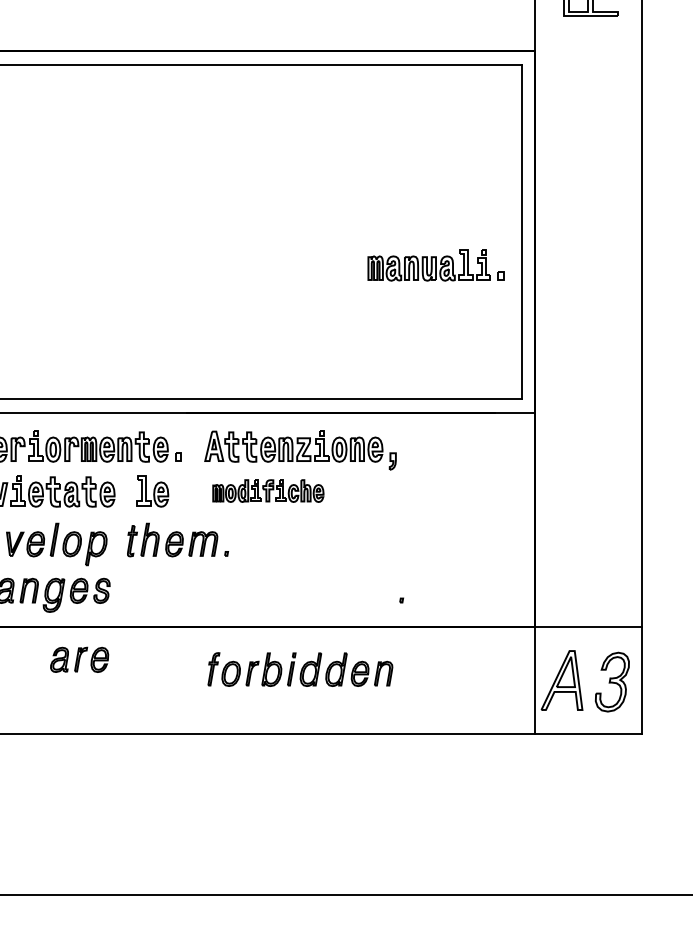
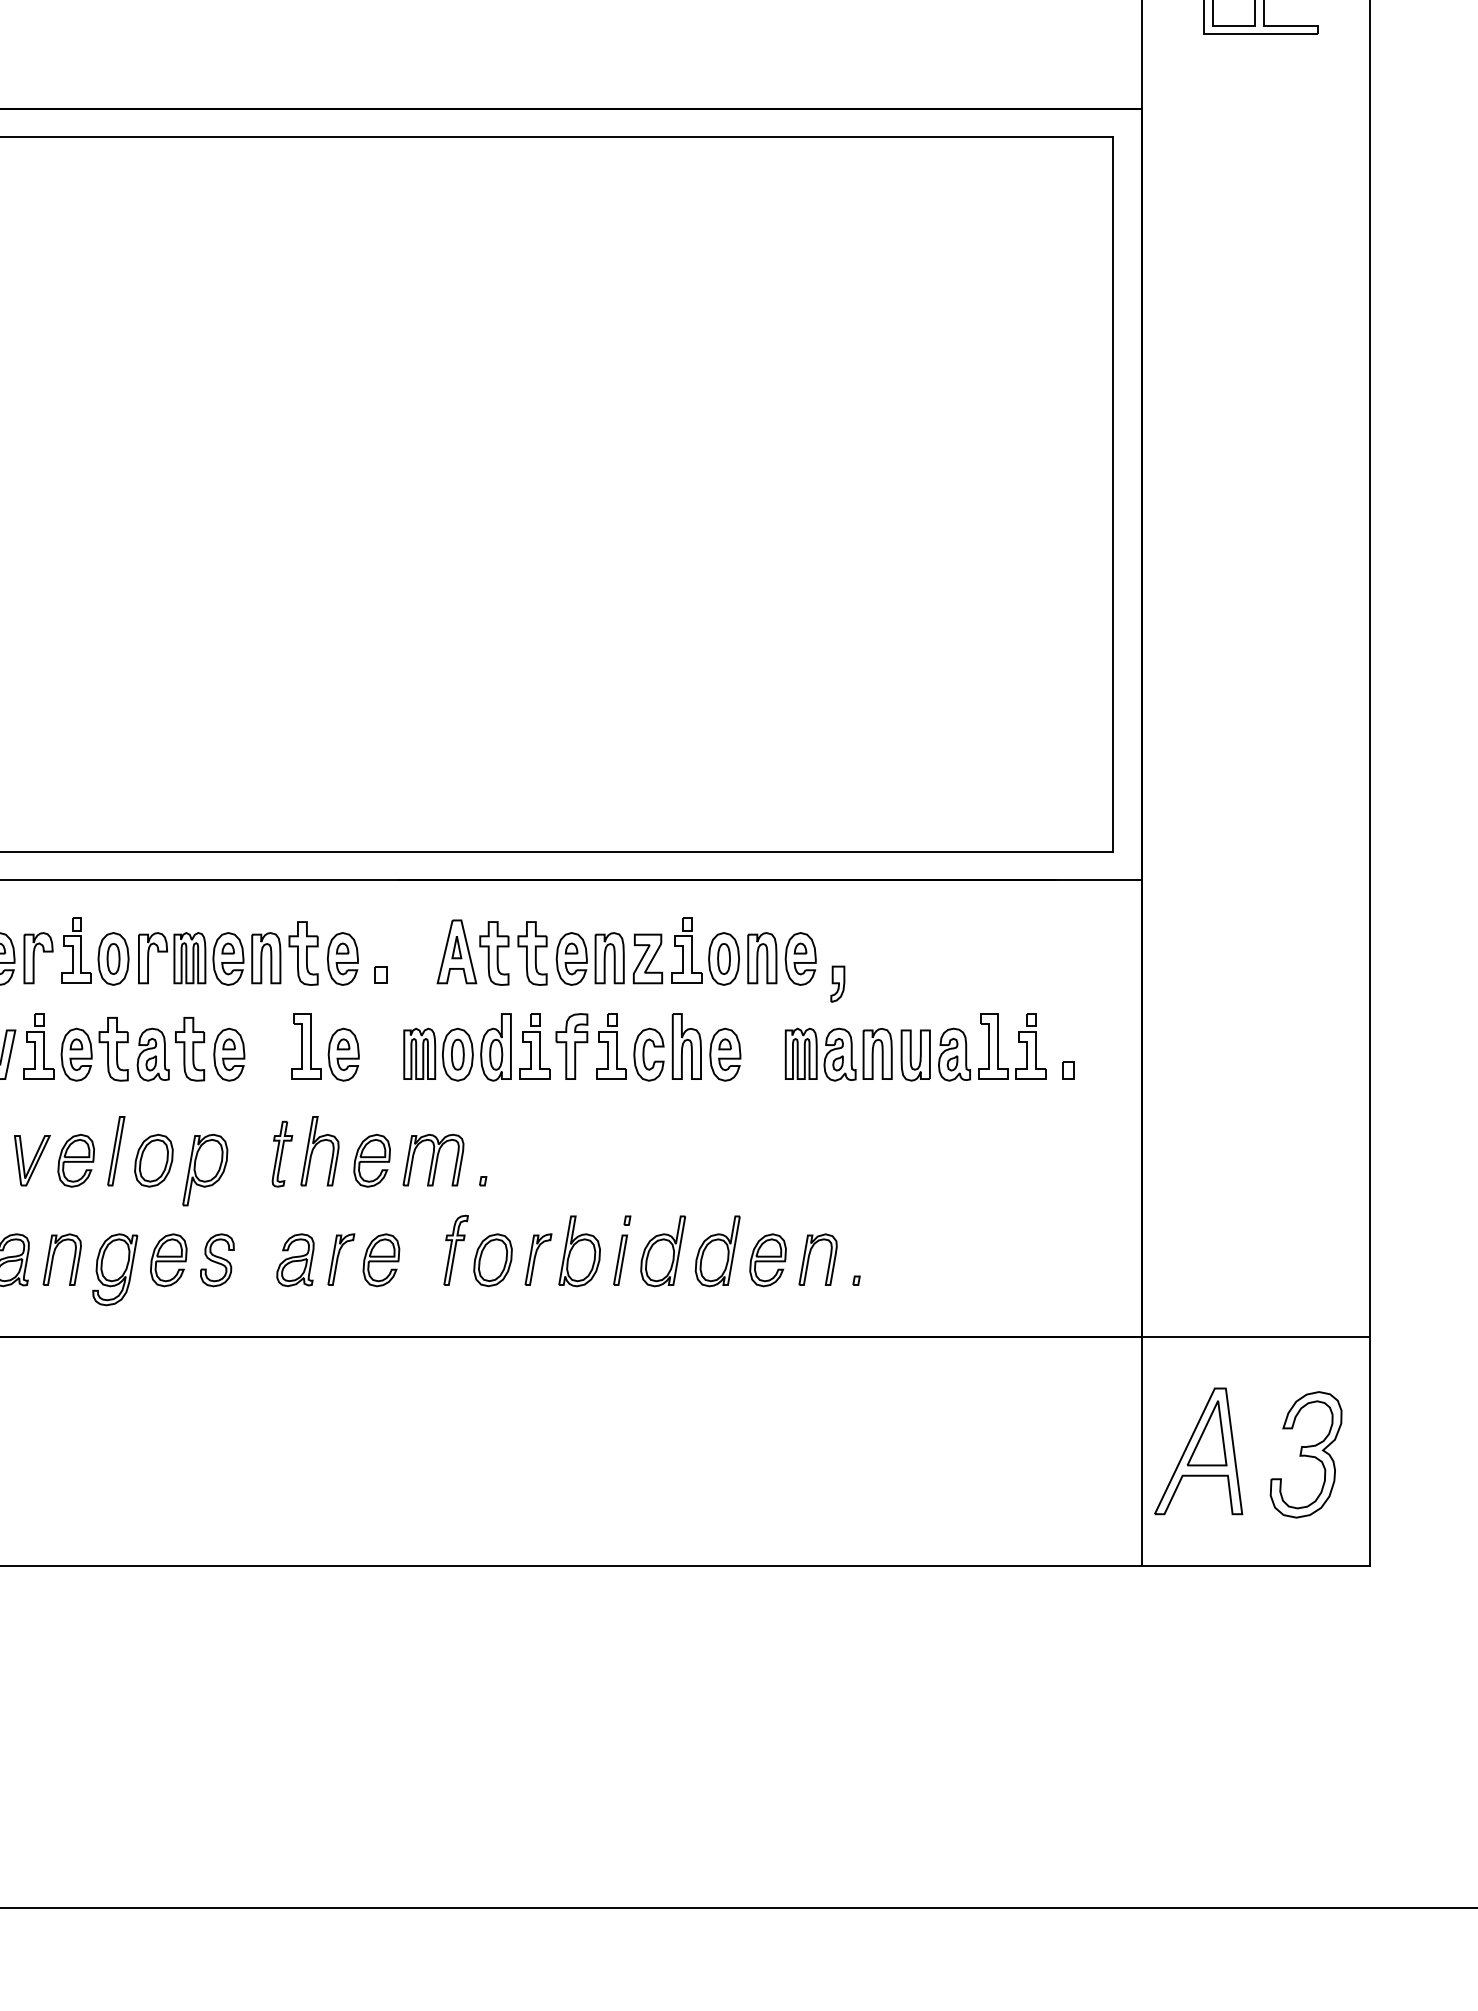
part: (435, 265) -> (928, 1048), moved
part: (268, 490) -> (572, 1046), size x1.43
part: (79, 659) -> (337, 1259), moved
part: (300, 669) -> (640, 1250), moved

